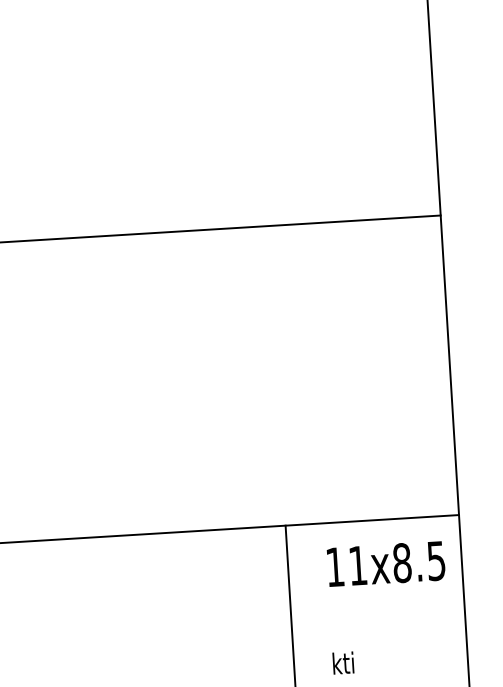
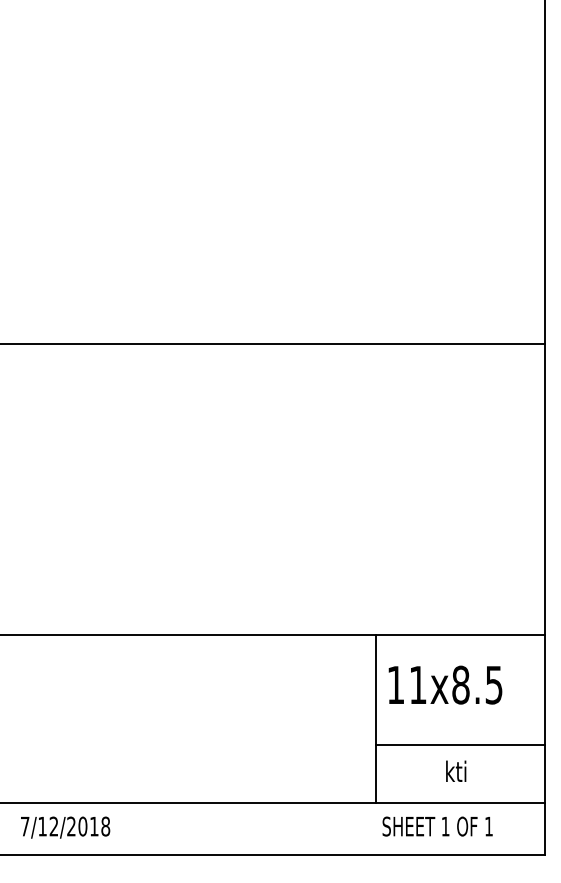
text: (386, 563) -> (445, 684), moved
line: (379, 634) -> (460, 745), added
text: (343, 662) -> (456, 770), moved

